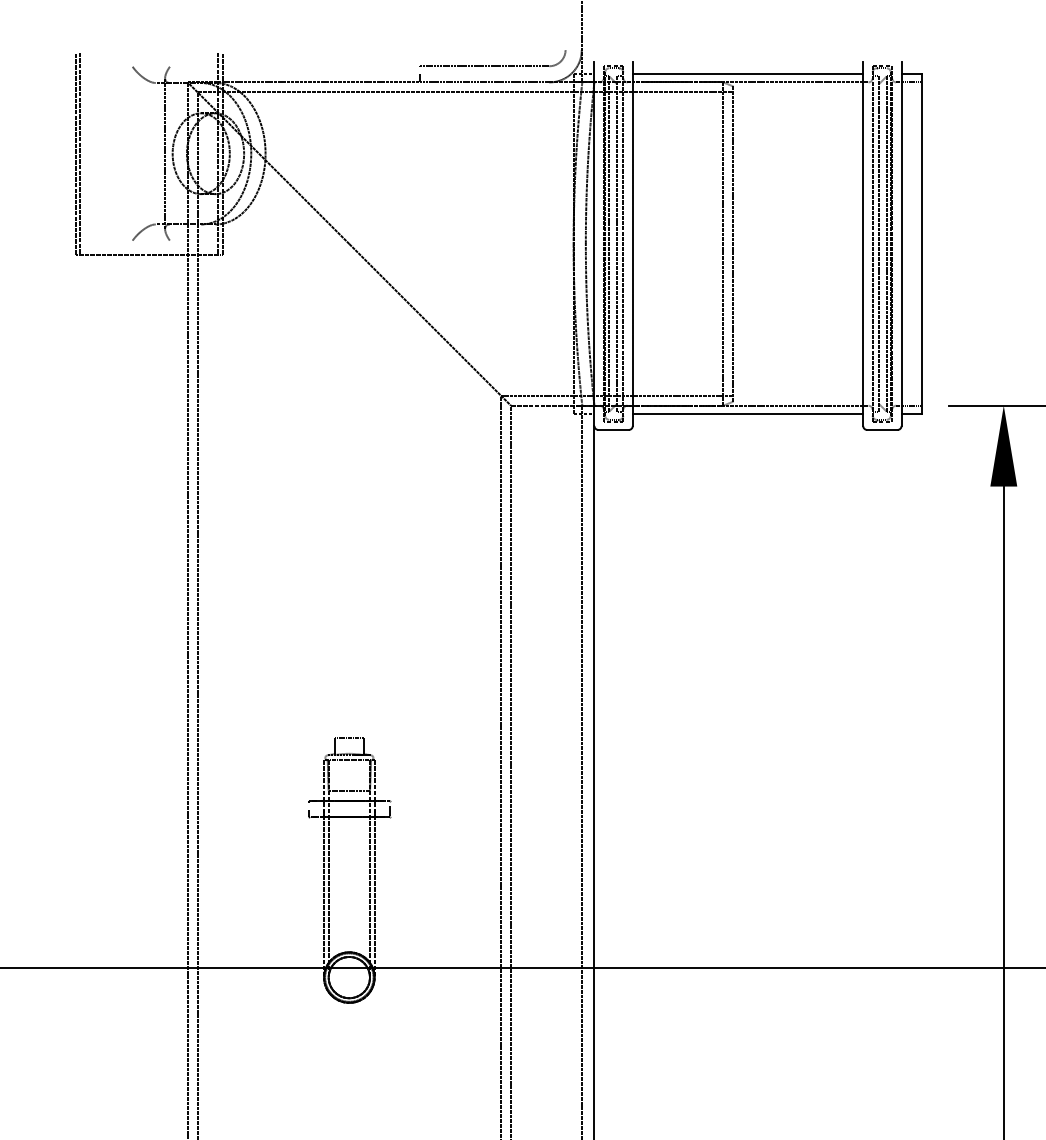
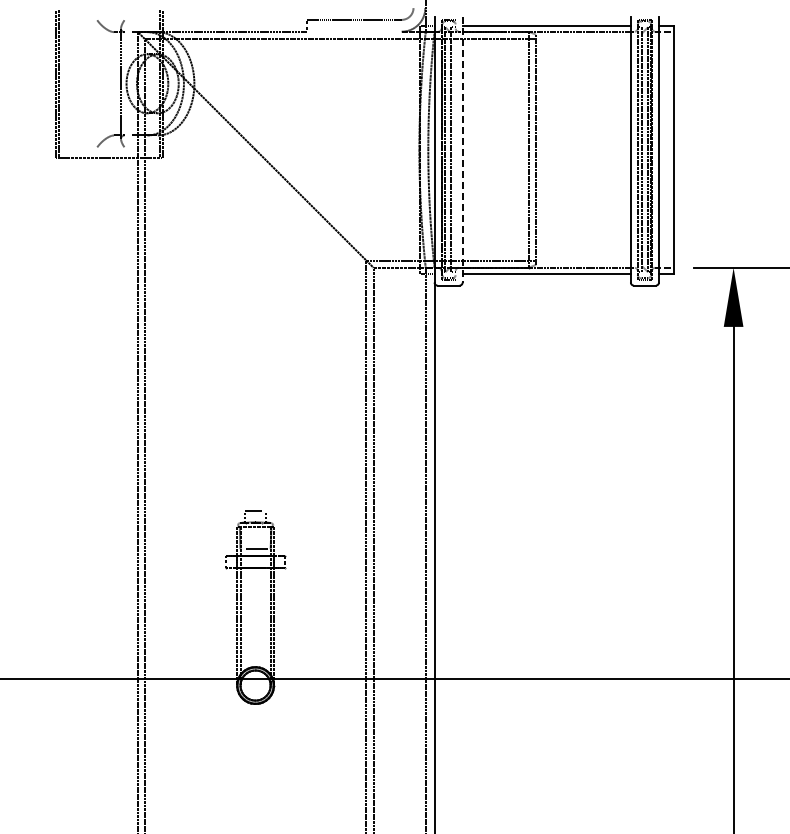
line: (484, 82) -> (354, 31), removed
line: (623, 243) -> (455, 149), removed
line: (632, 243) -> (462, 149), solid -> dashed

